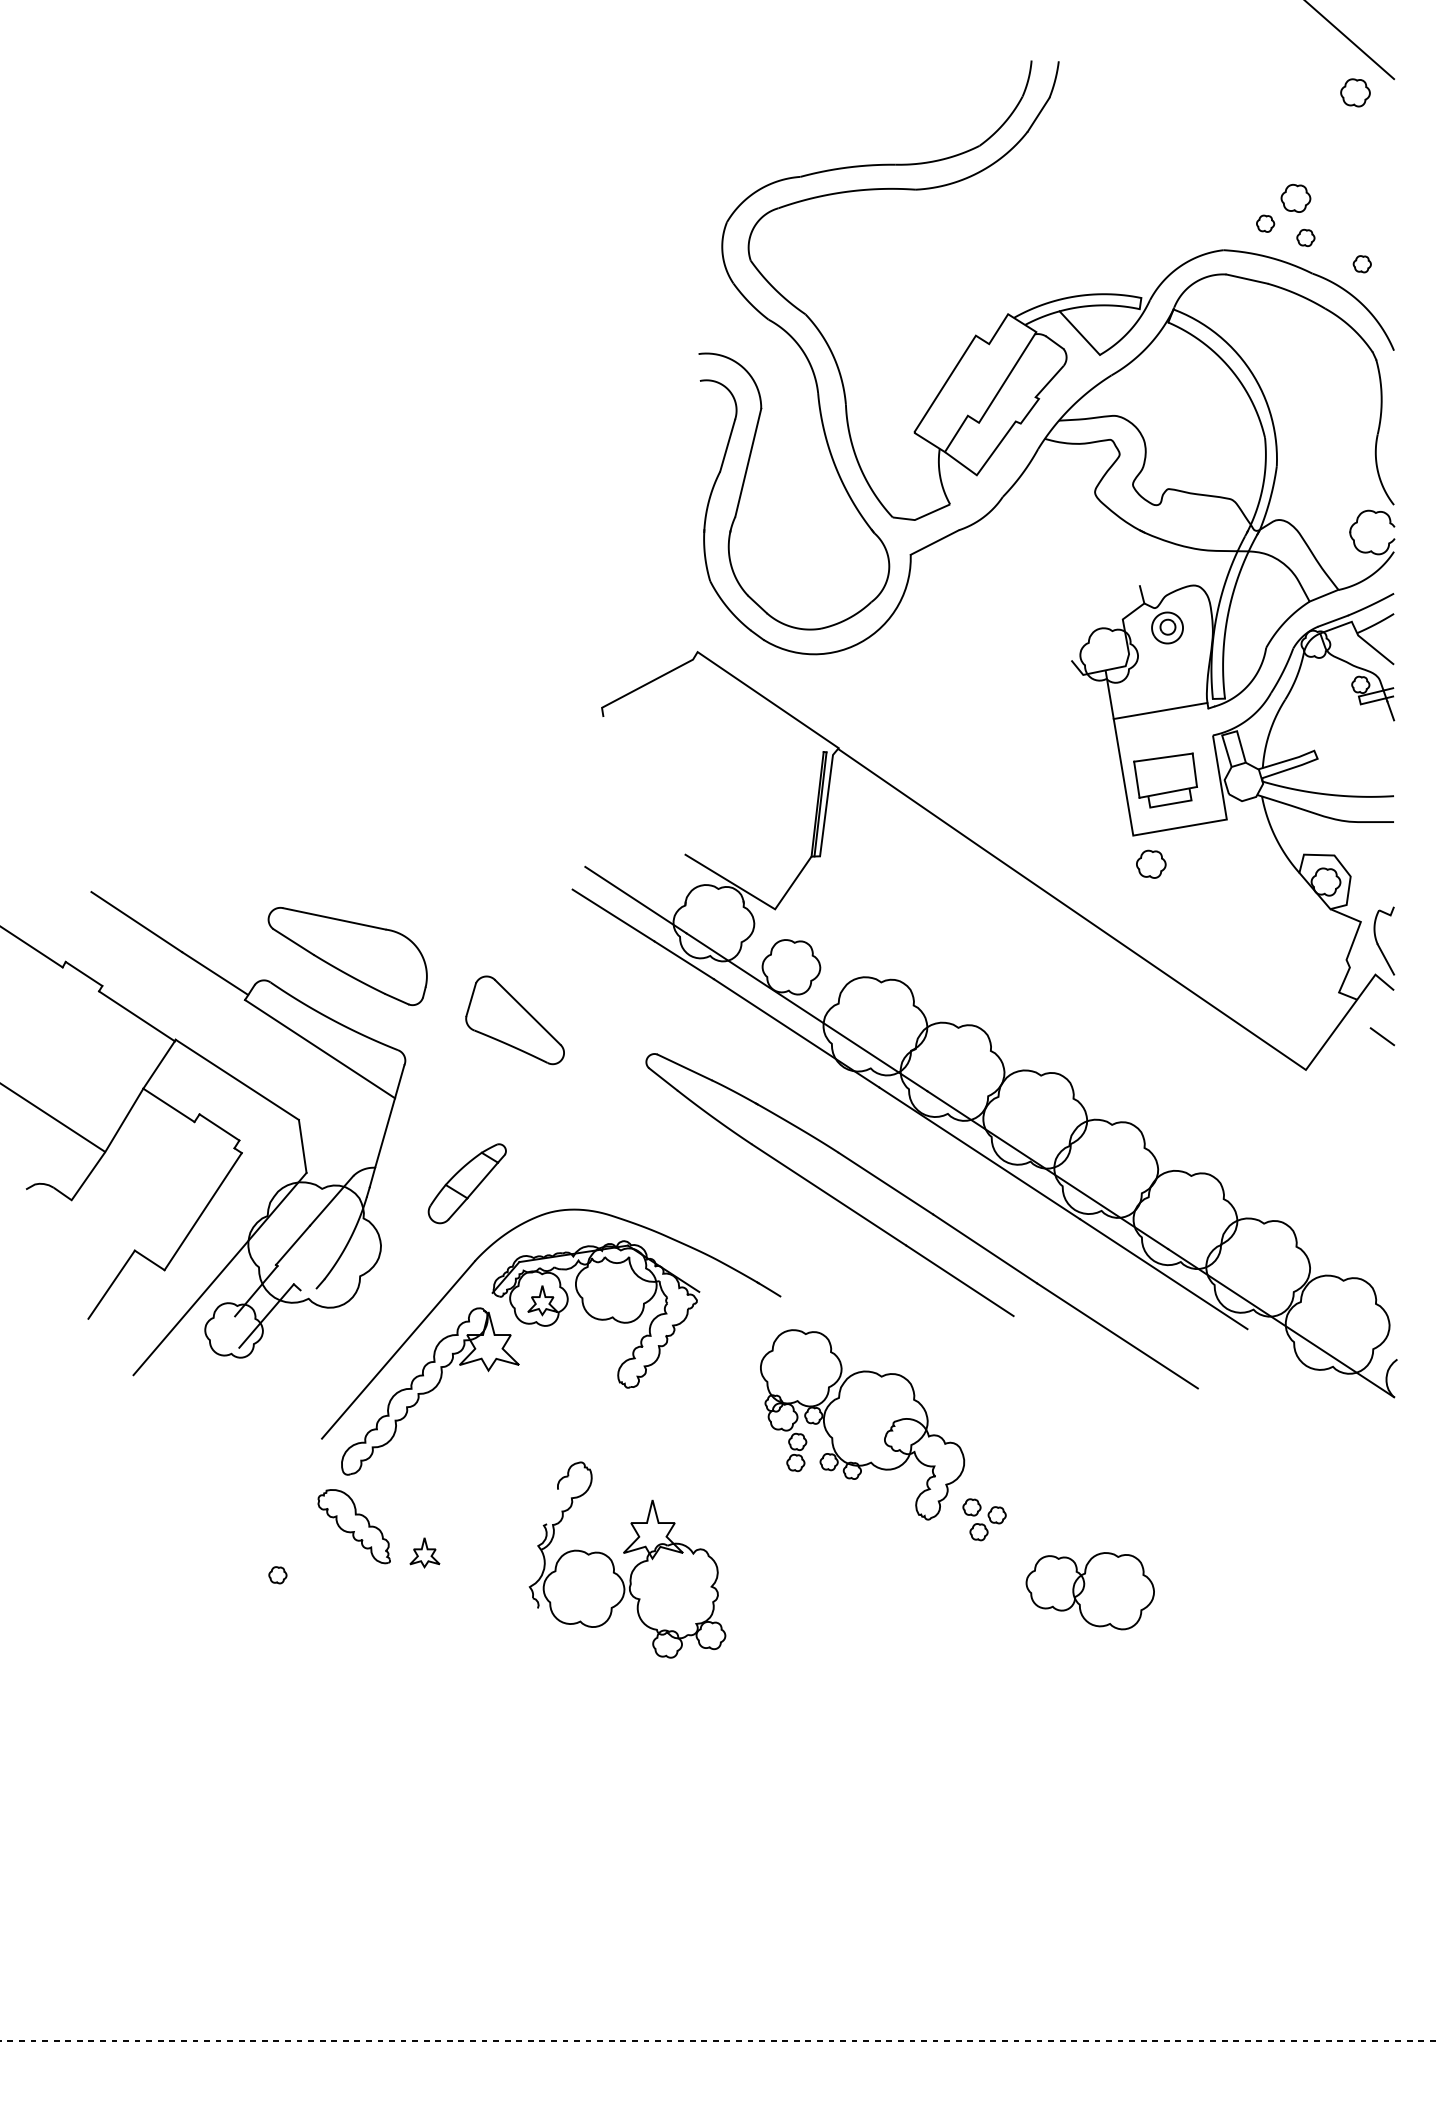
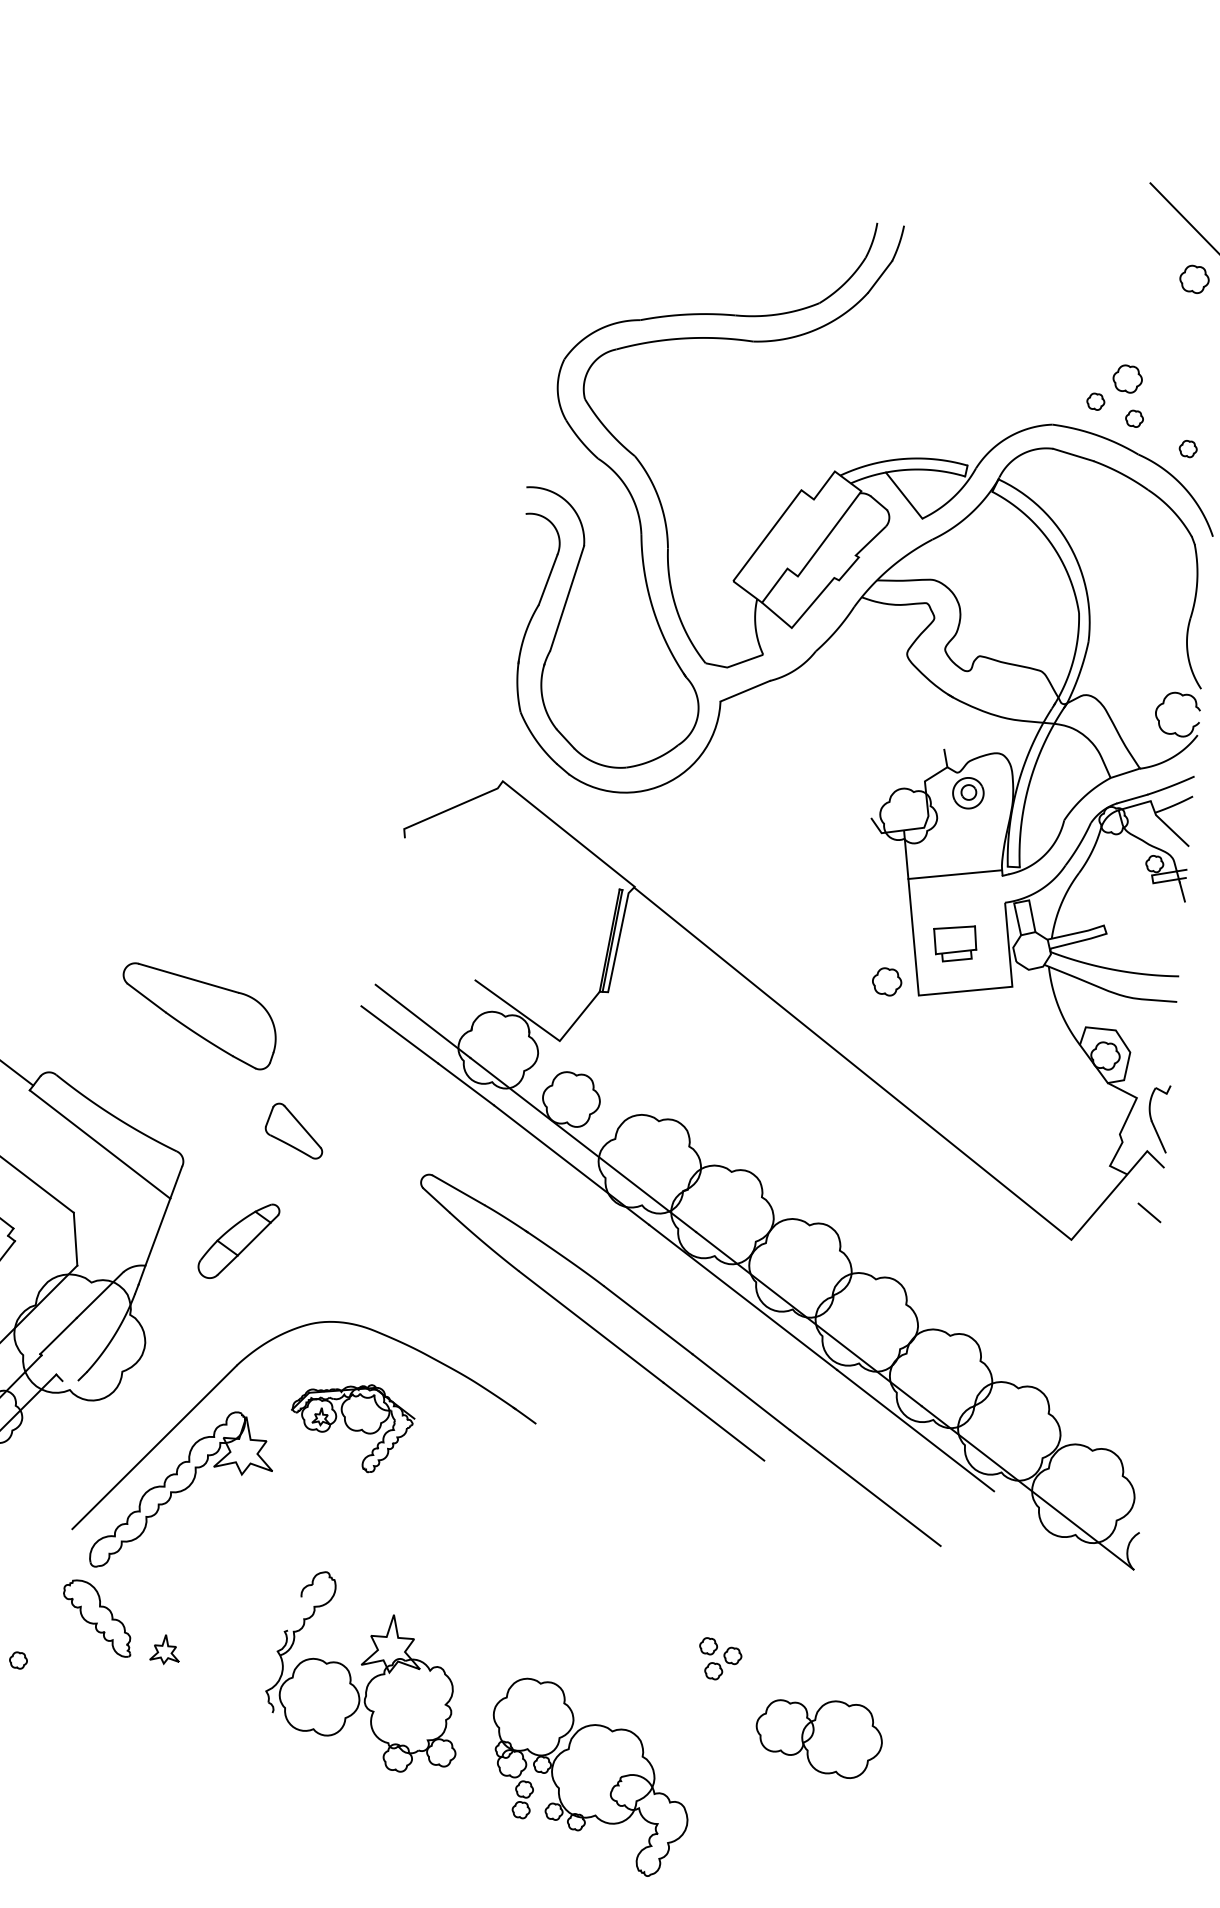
part: (1165, 780) -> (954, 943), size x0.7
part: (1151, 863) -> (887, 981), moved
part: (347, 956) -> (198, 1016), moved
part: (514, 1020) -> (294, 1130), size x0.6
part: (466, 1183) -> (238, 1240), moved
part: (595, 1314) -> (351, 1427), size x0.6
part: (862, 1424) -> (589, 1777), moved

